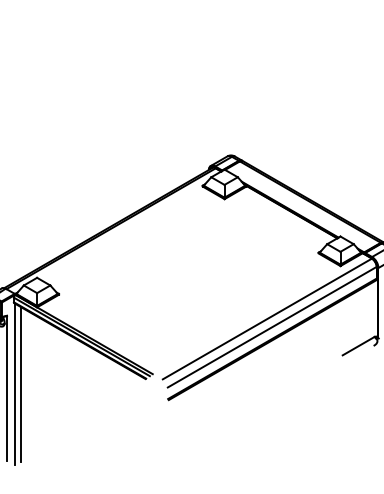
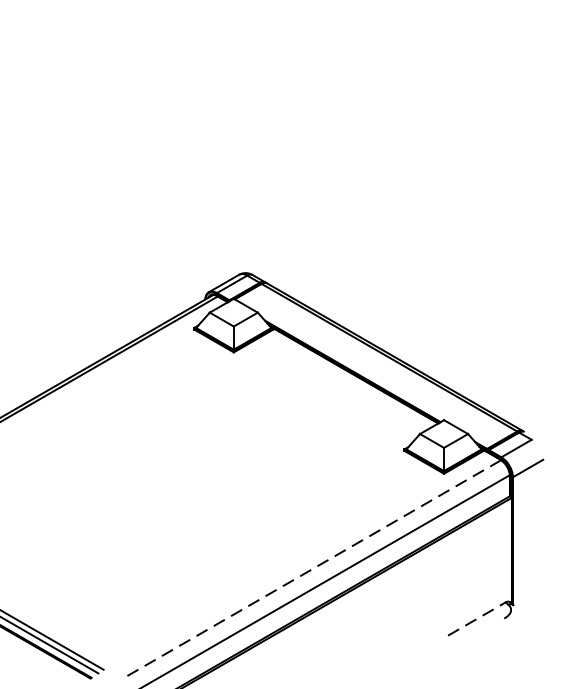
line: (267, 318) -> (311, 568), solid -> dashed
line: (359, 345) -> (478, 617), solid -> dashed

